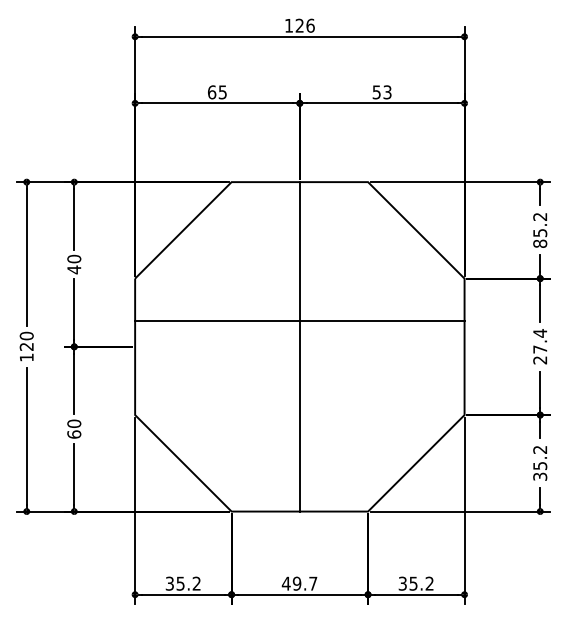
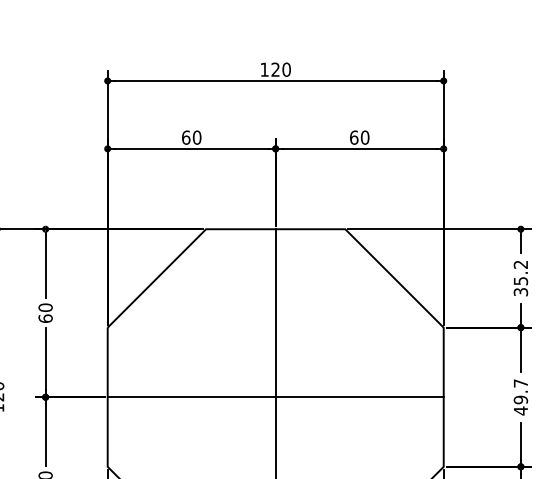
text: (310, 25) -> (286, 69), 126 -> 120
text: (222, 92) -> (196, 137), 65 -> 60
text: (381, 92) -> (358, 137), 53 -> 60
text: (540, 243) -> (521, 291), 85.2 -> 35.2
text: (74, 269) -> (45, 318), 40 -> 60
line: (299, 320) -> (275, 396), moved
text: (540, 346) -> (521, 396), 27.4 -> 49.7

